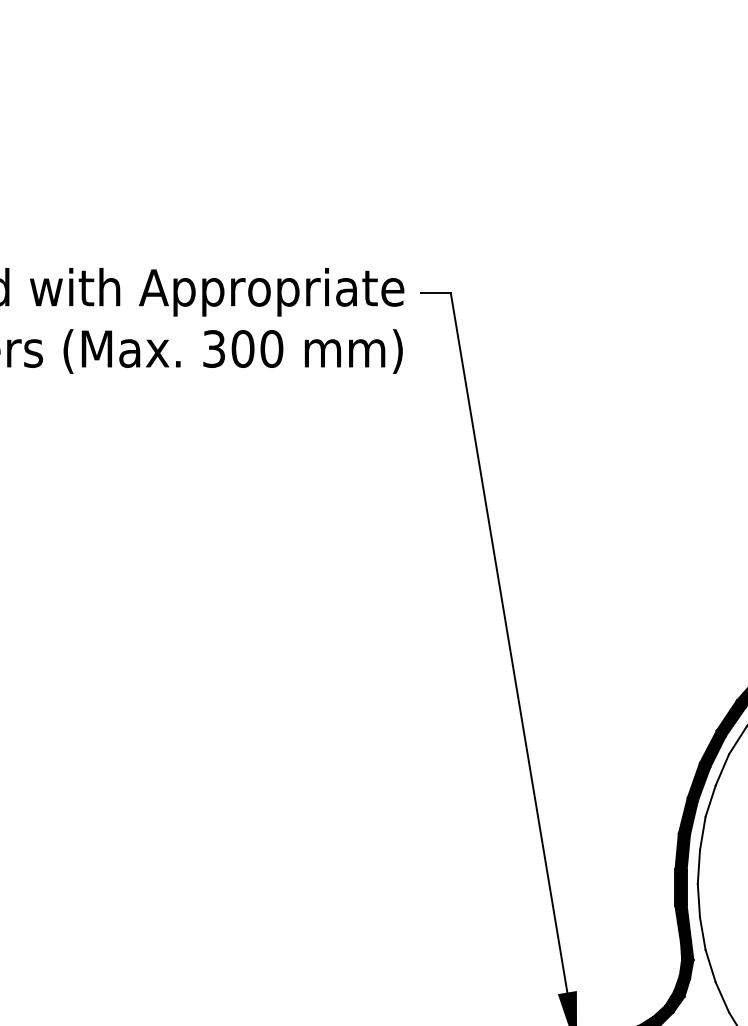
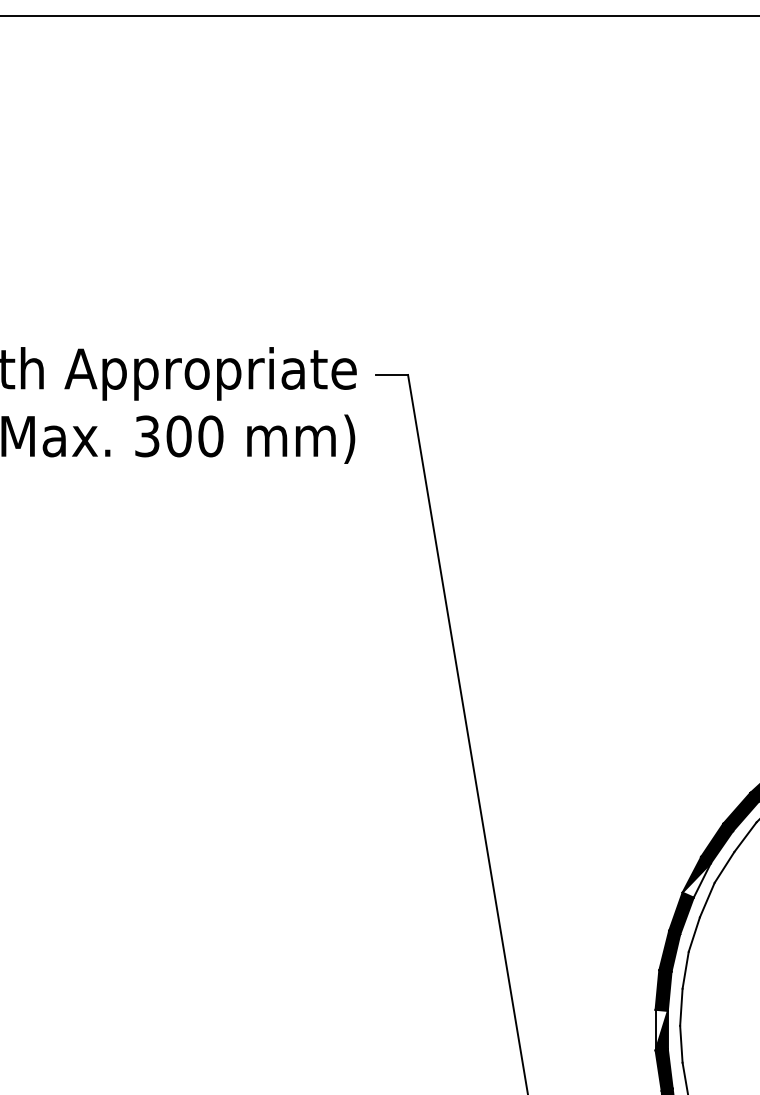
fill: (712, 751) -> (696, 879), removed
fill: (680, 887) -> (661, 1029), removed

